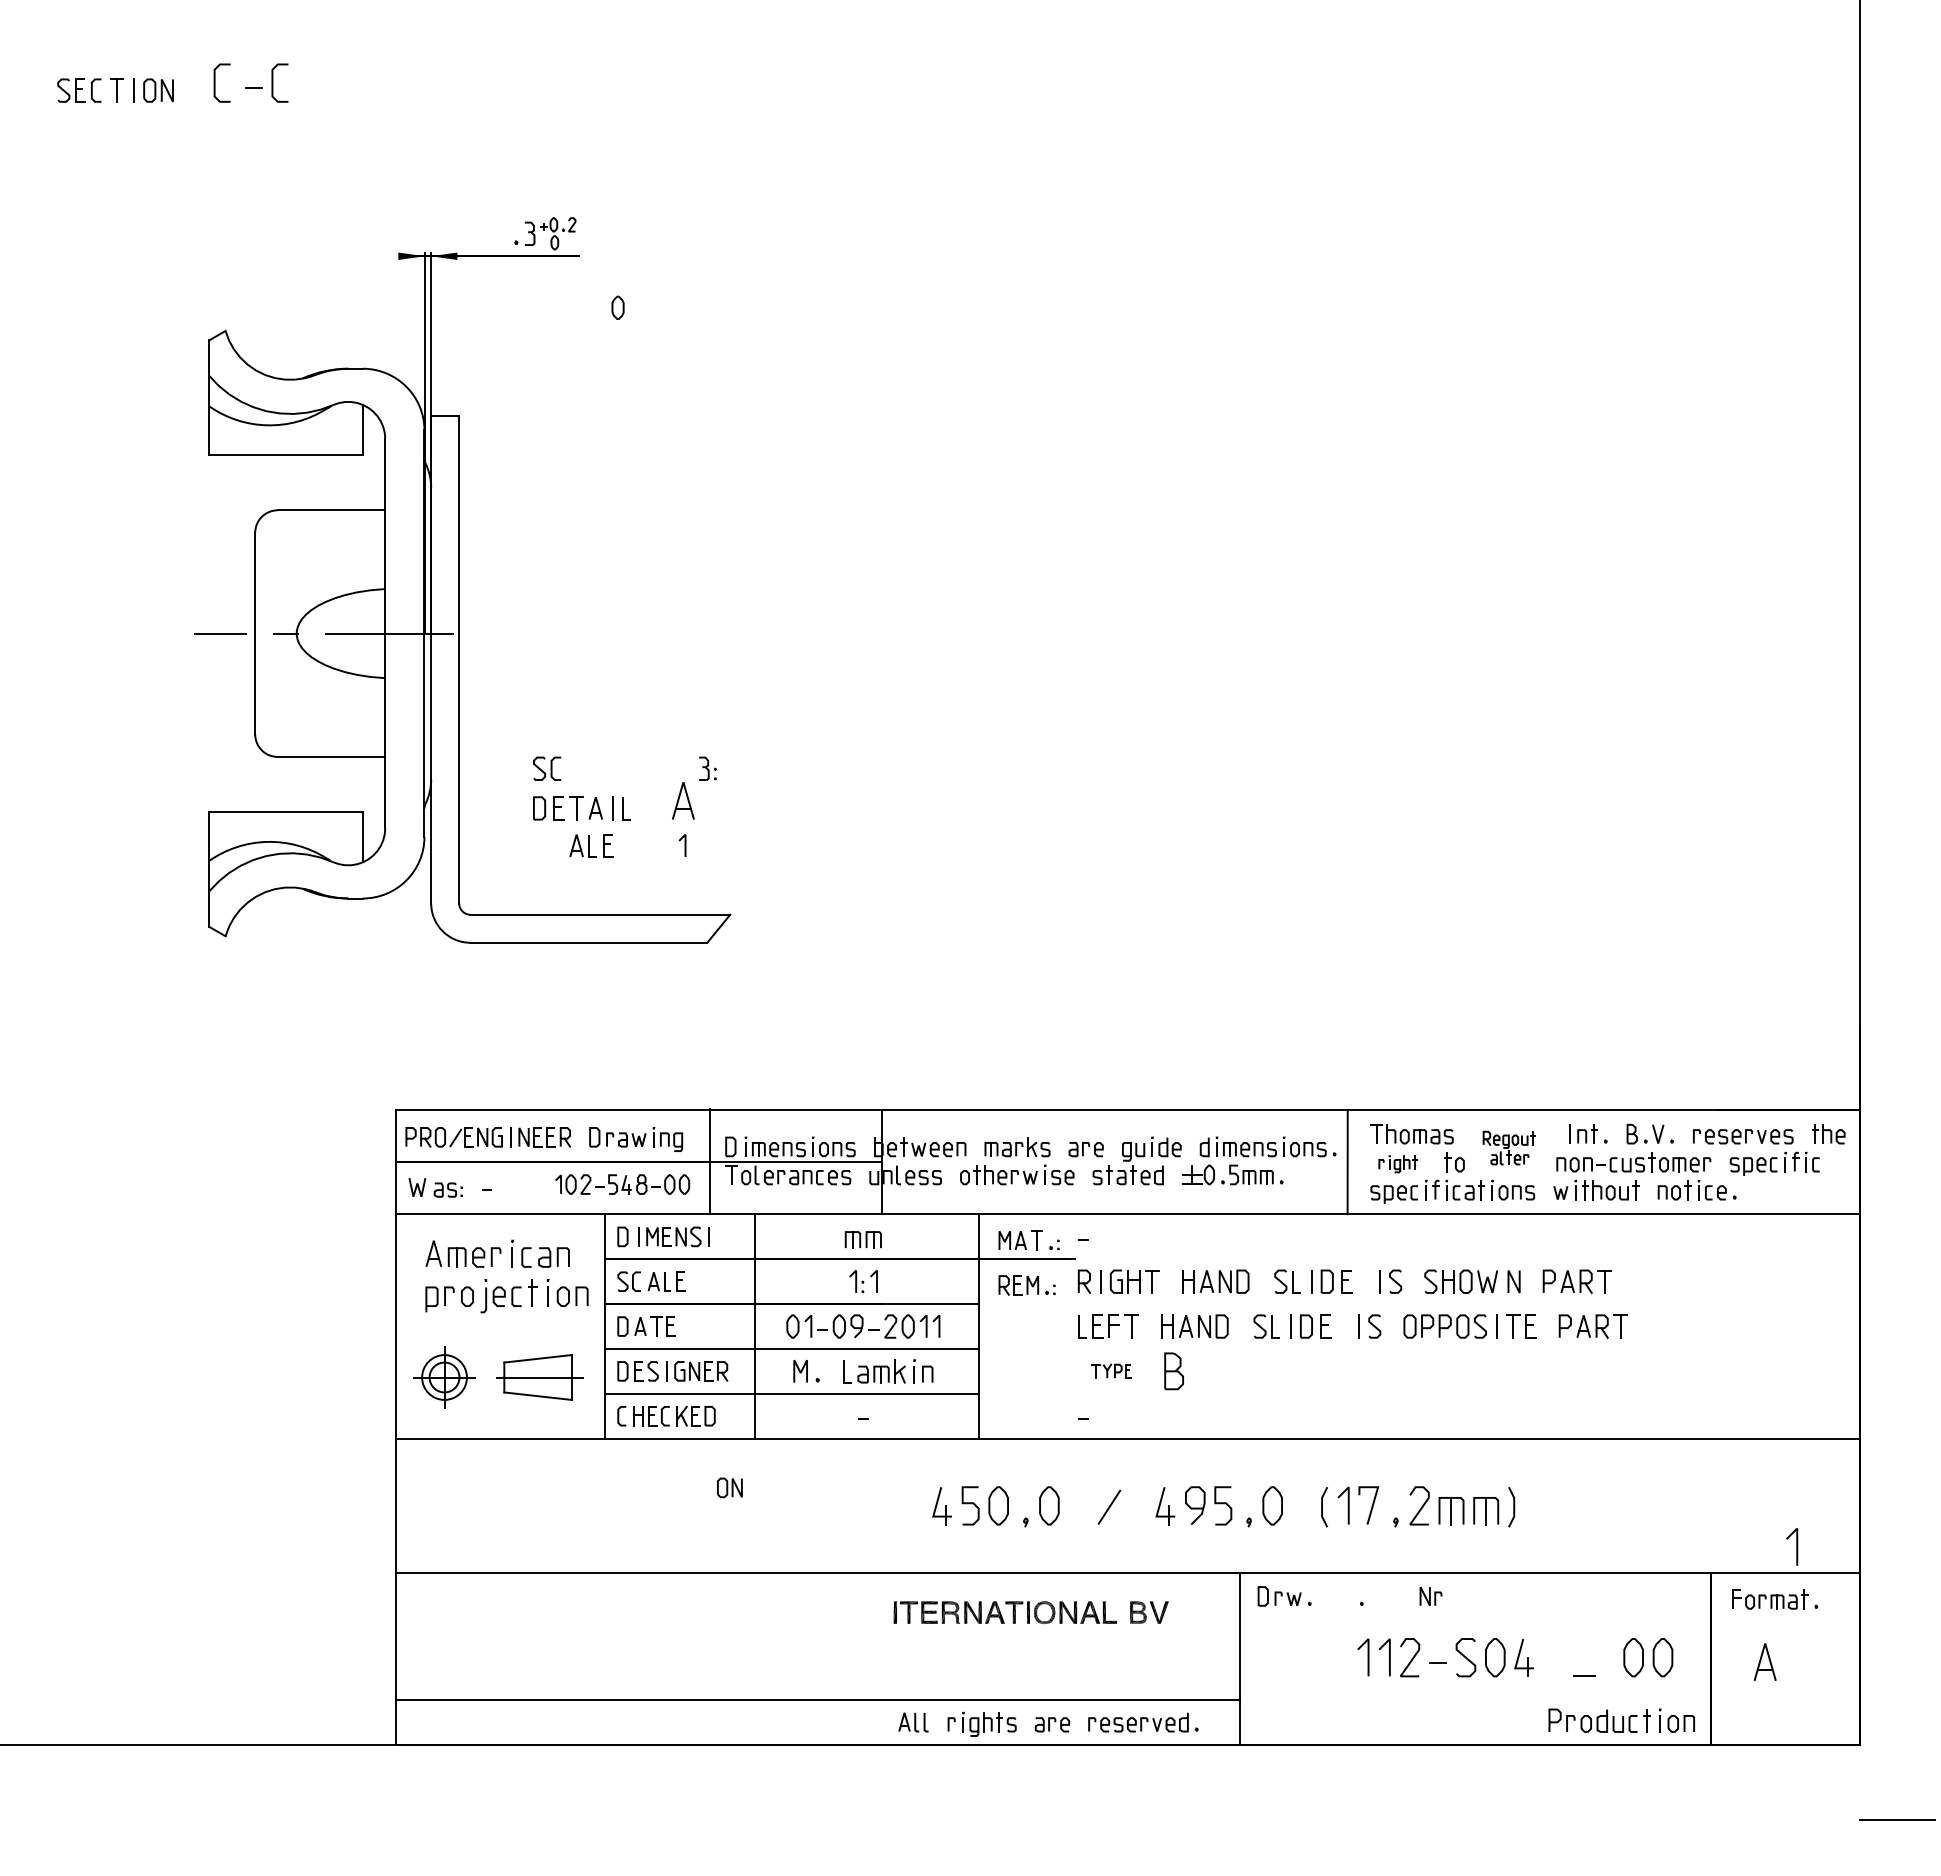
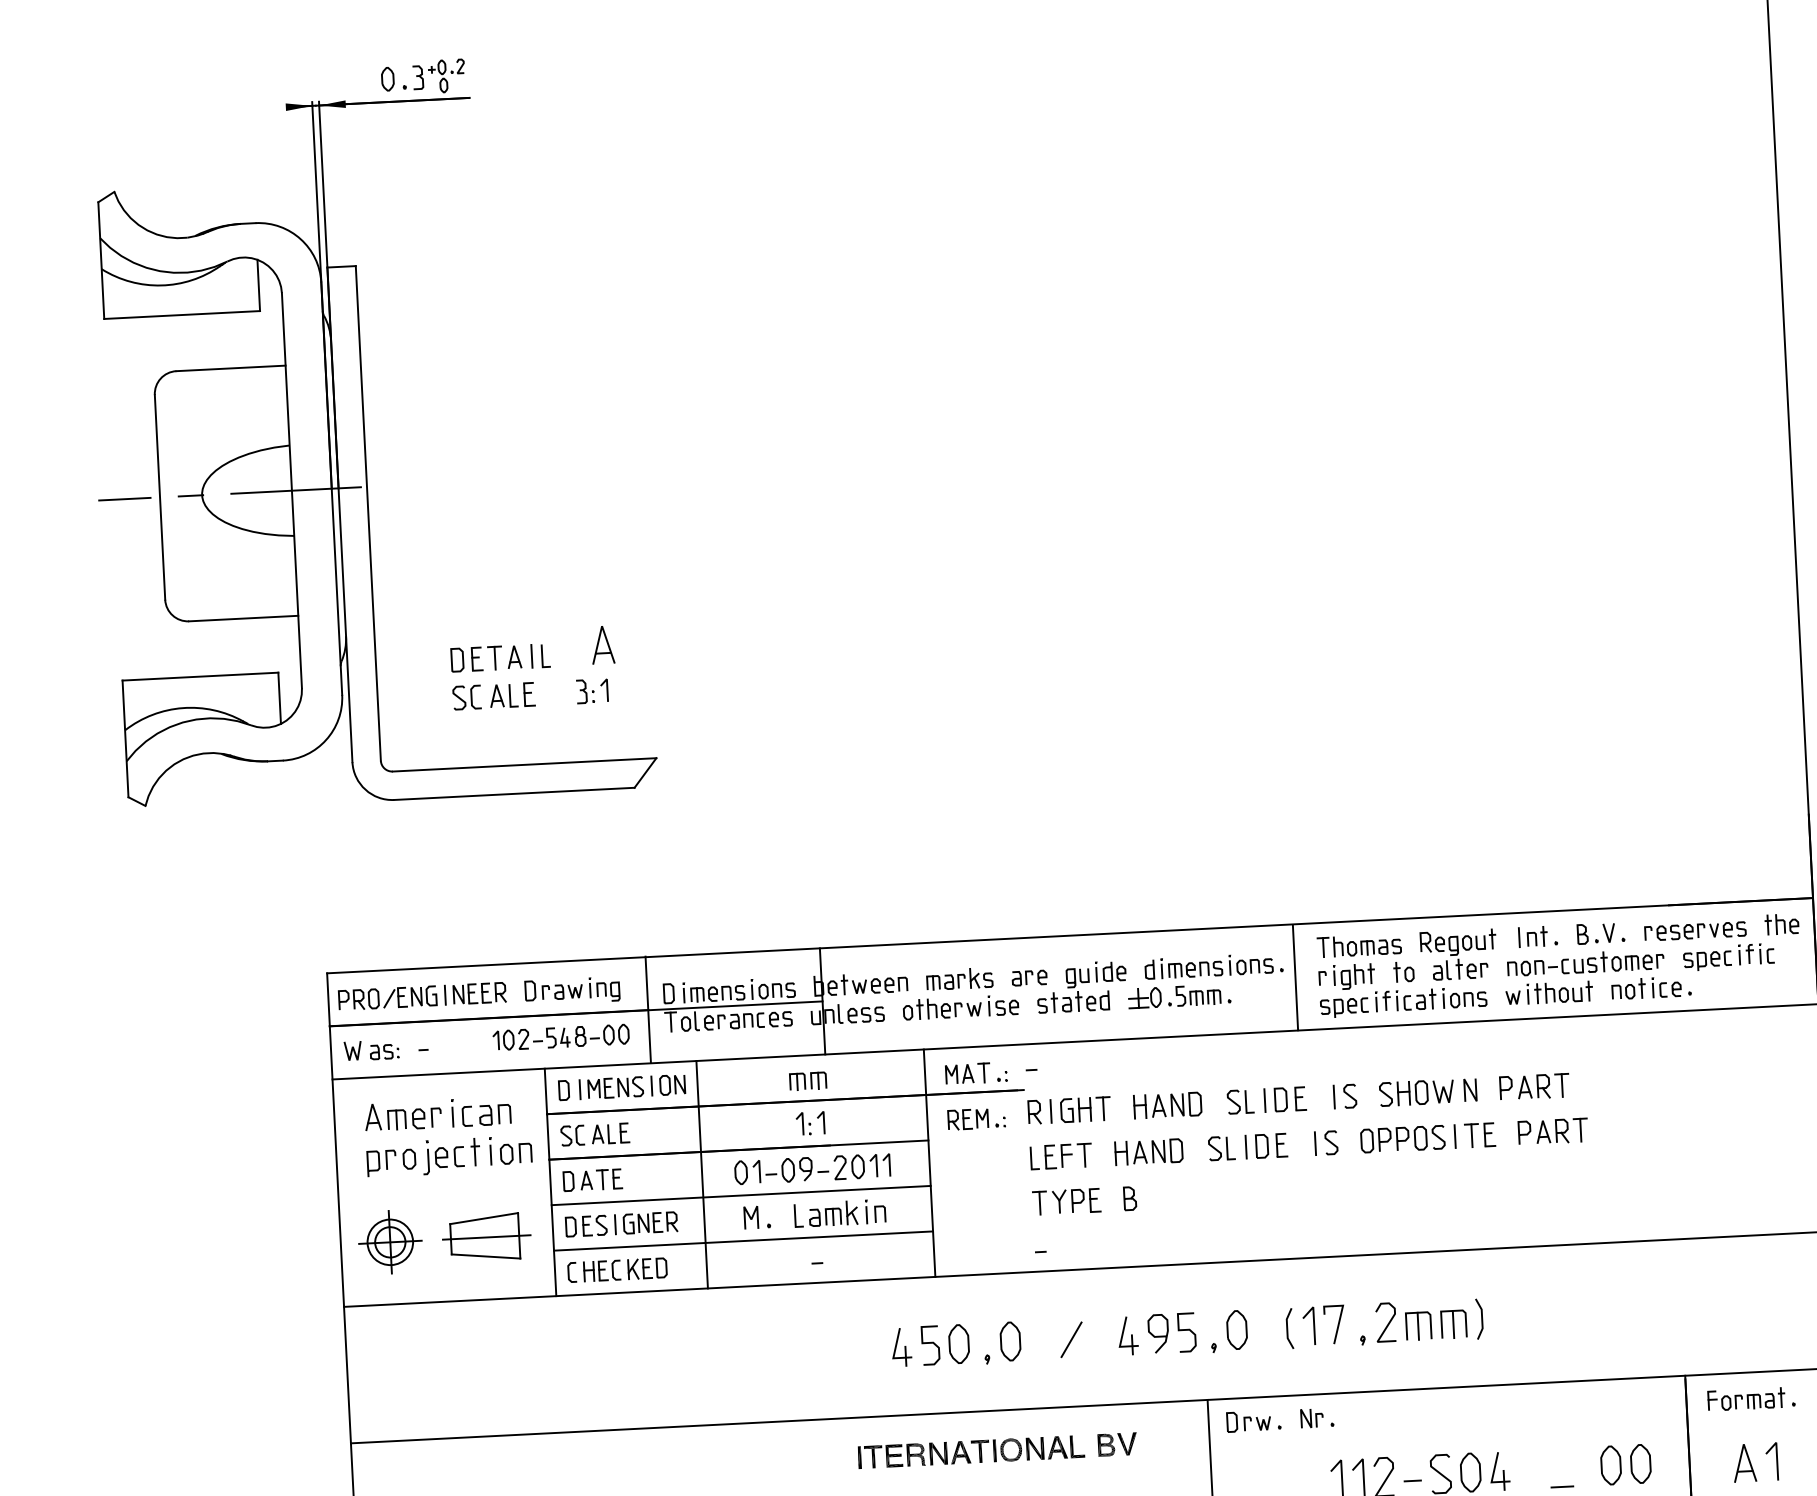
part: (617, 307) -> (387, 78), moved
part: (547, 768) -> (467, 697), moved
part: (707, 768) -> (585, 691), moved
part: (1508, 1147) -> (1457, 954), size x1.43
part: (1397, 1163) -> (1346, 976), size x1.43
part: (1111, 1371) -> (1066, 1201), size x1.67
part: (1173, 1371) -> (1129, 1198), size x0.62
part: (729, 1487) -> (672, 1084), moved
line: (1796, 1546) -> (1776, 1460), moved
part: (1430, 1595) -> (1311, 1417), moved

